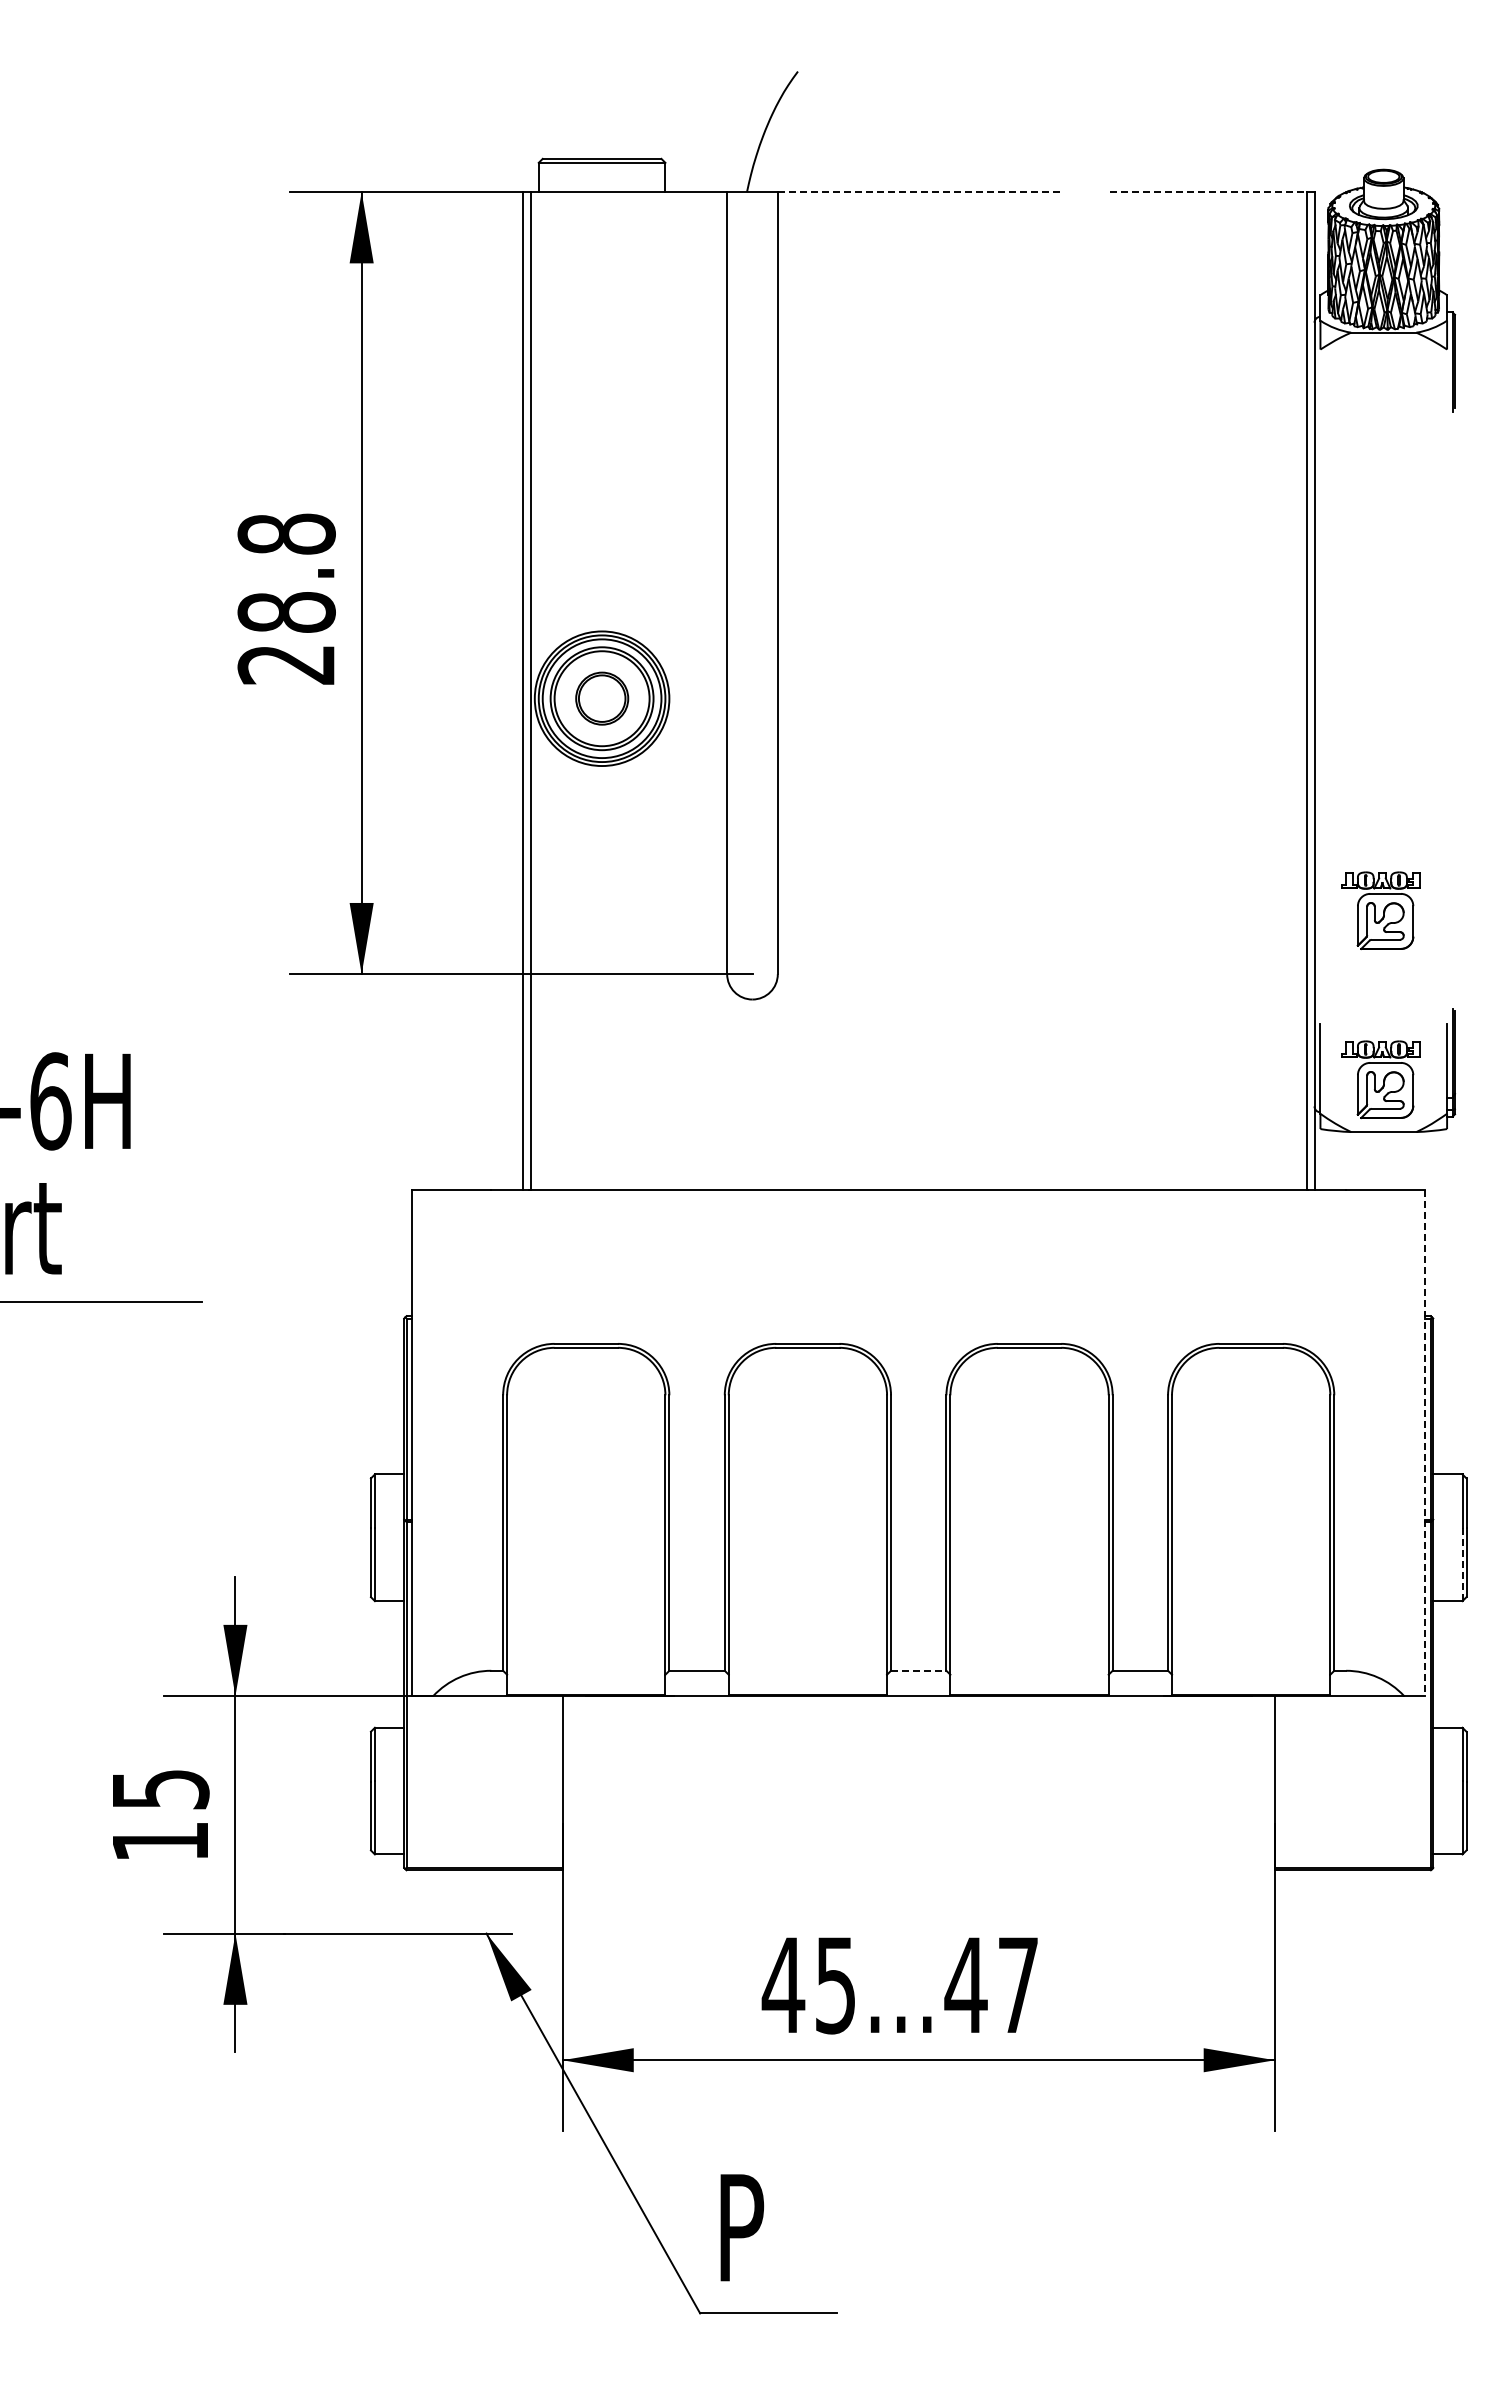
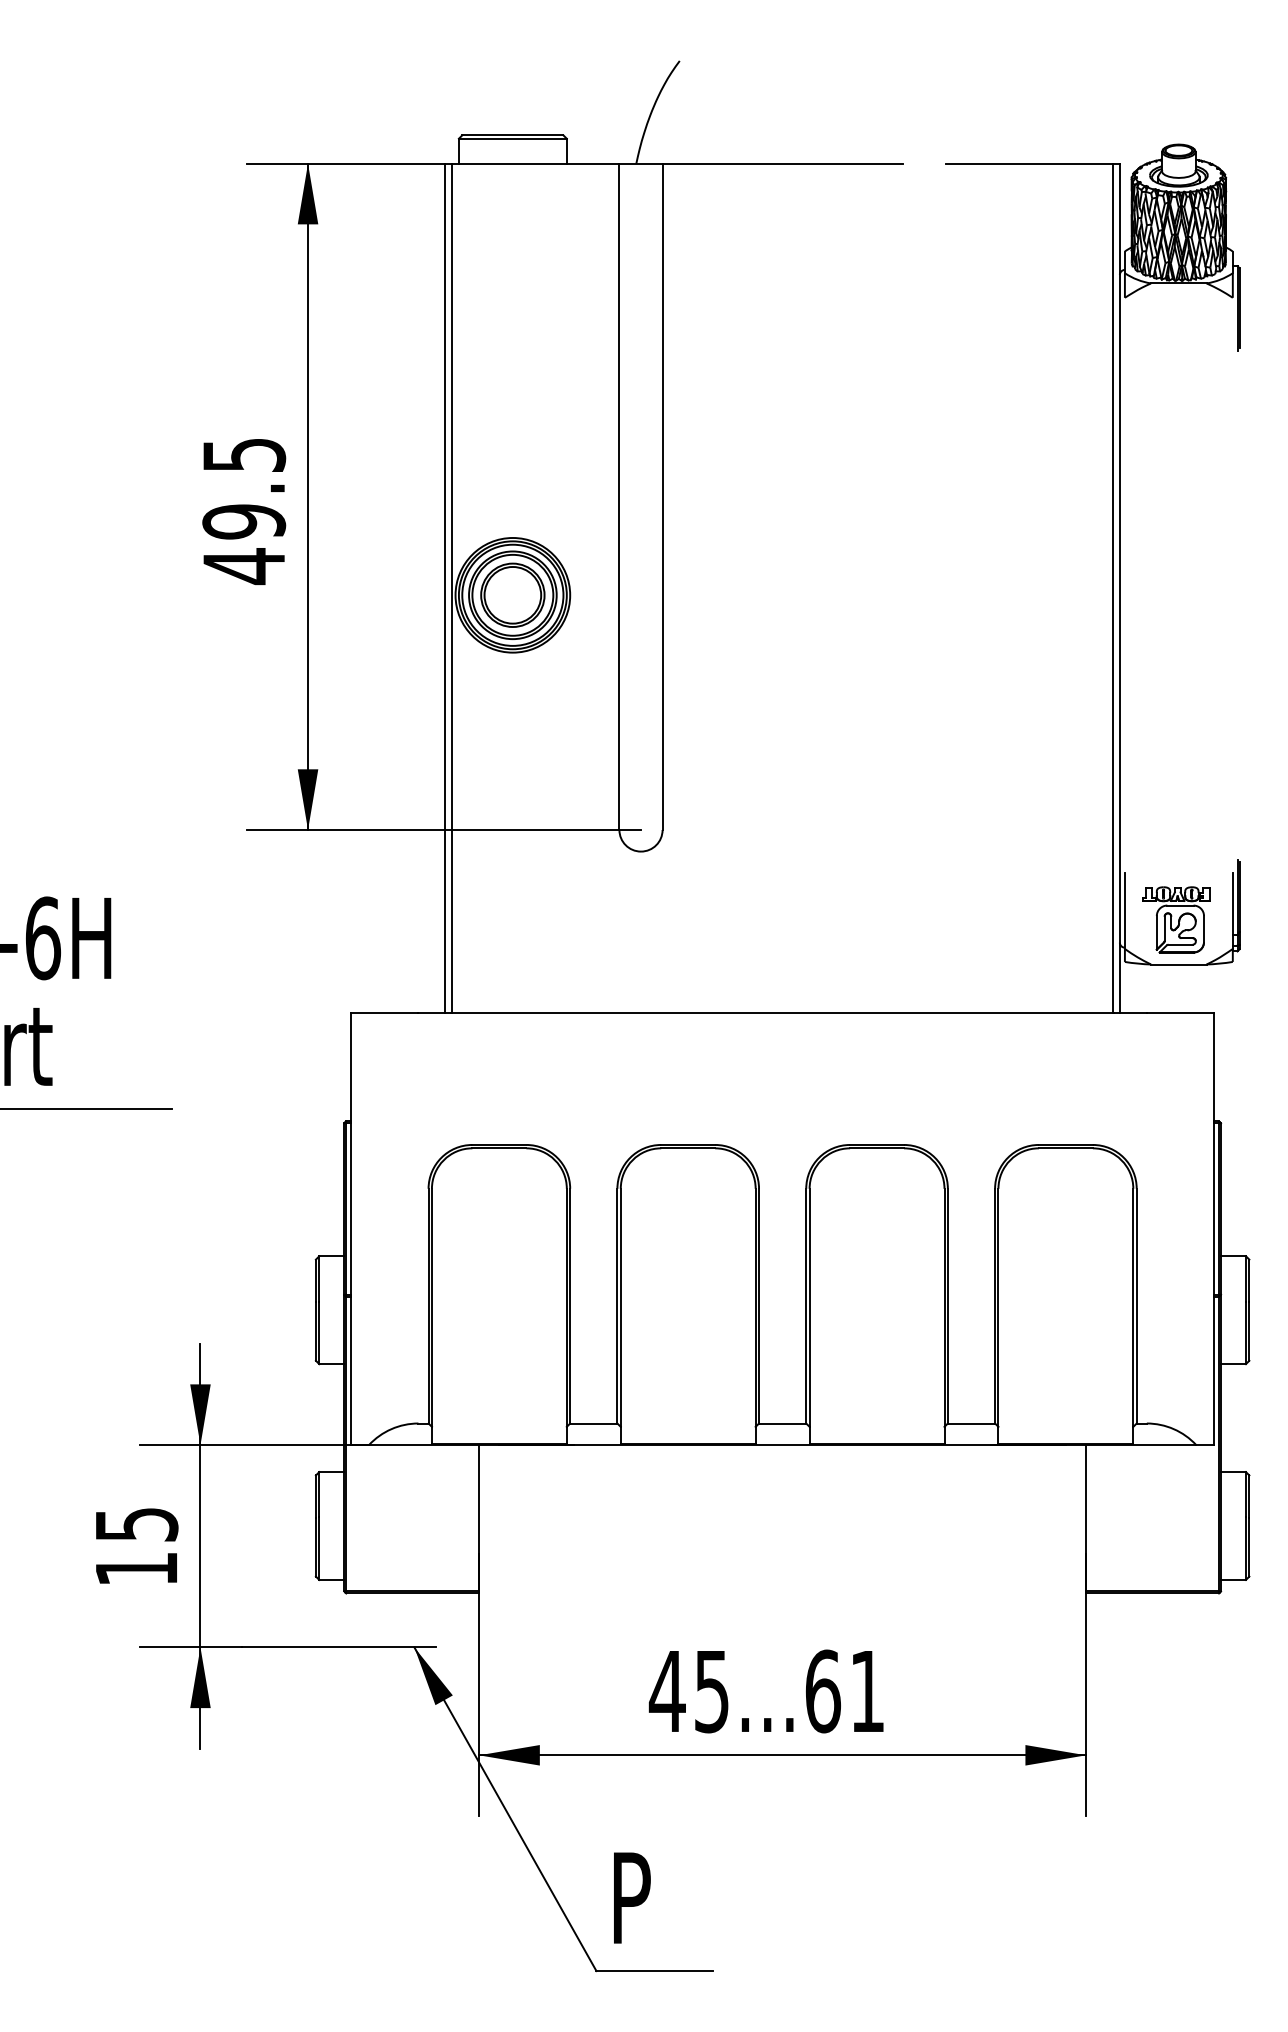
line: (918, 192) -> (782, 164), dashed -> solid
line: (1208, 192) -> (1029, 164), dashed -> solid
text: (286, 599) -> (243, 510), 28.8 -> 49.5
part: (602, 698) -> (513, 595), size x1.43
part: (1380, 910) -> (1176, 775), removed
line: (1425, 1443) -> (1214, 1229), dashed -> solid
line: (1462, 1564) -> (1245, 1332), dashed -> solid
line: (918, 1670) -> (782, 1423), dashed -> solid
text: (990, 1985) -> (843, 1691), 45...47 -> 45...61

